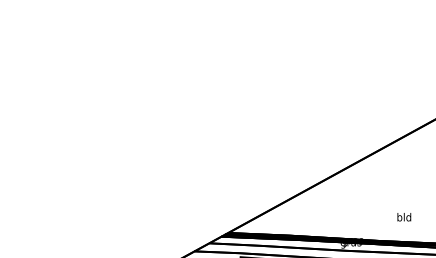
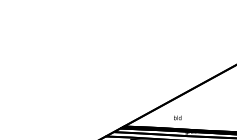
text: (403, 216) -> (177, 117), moved

